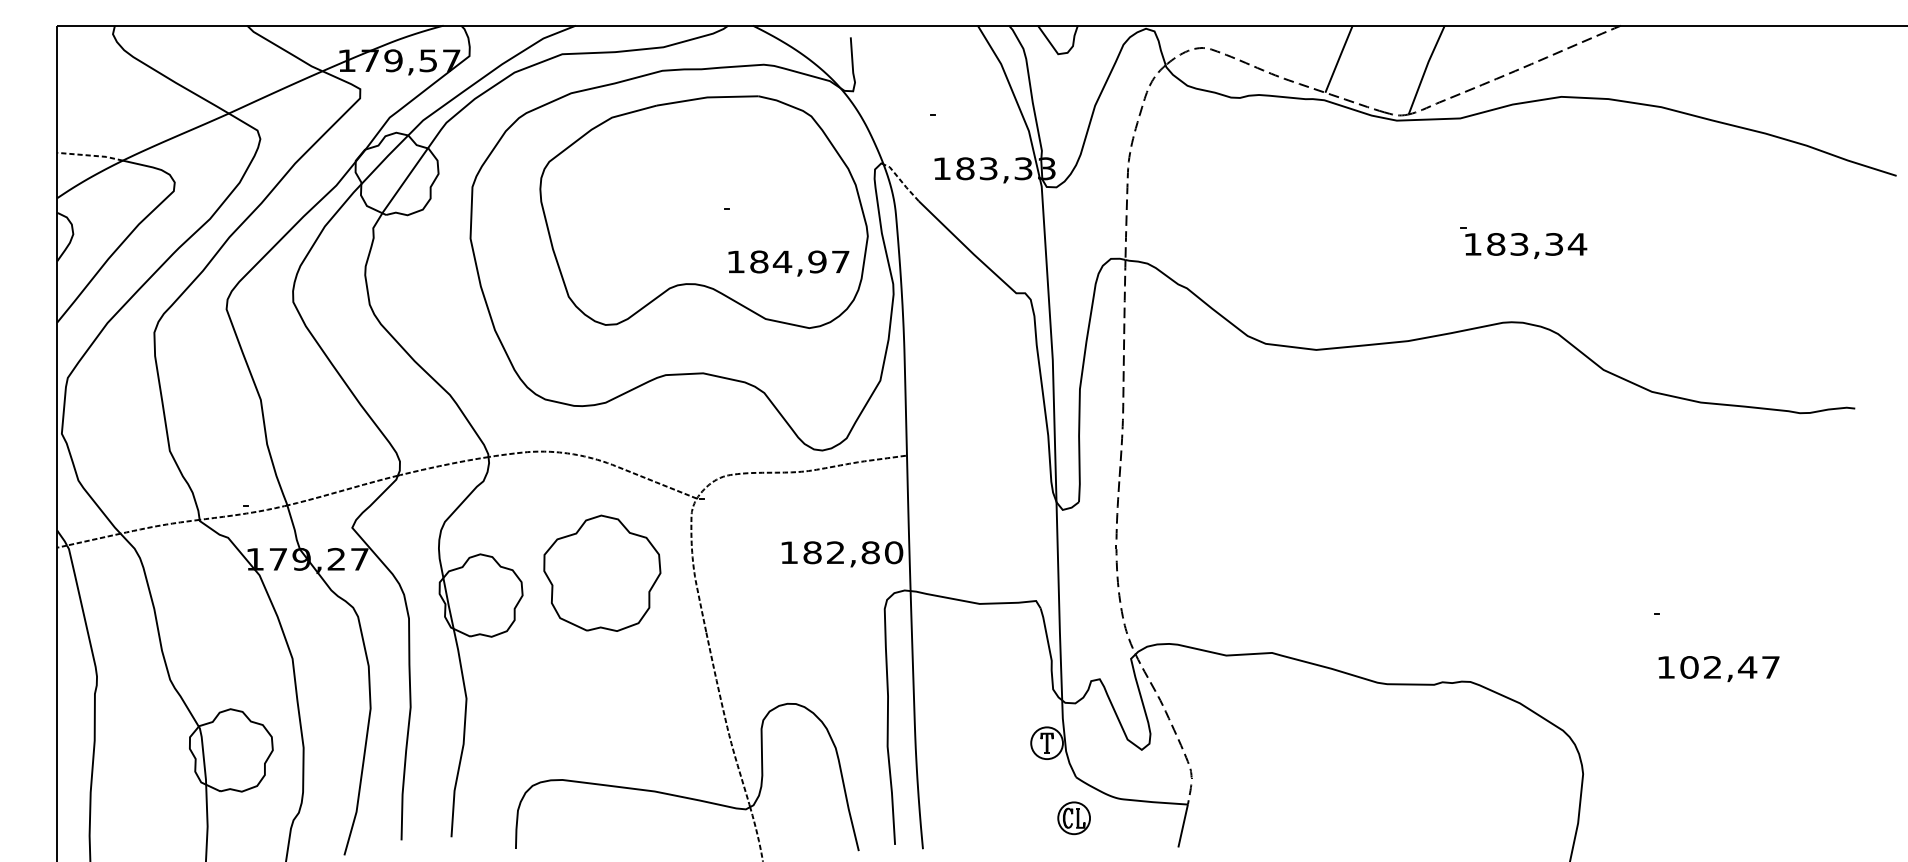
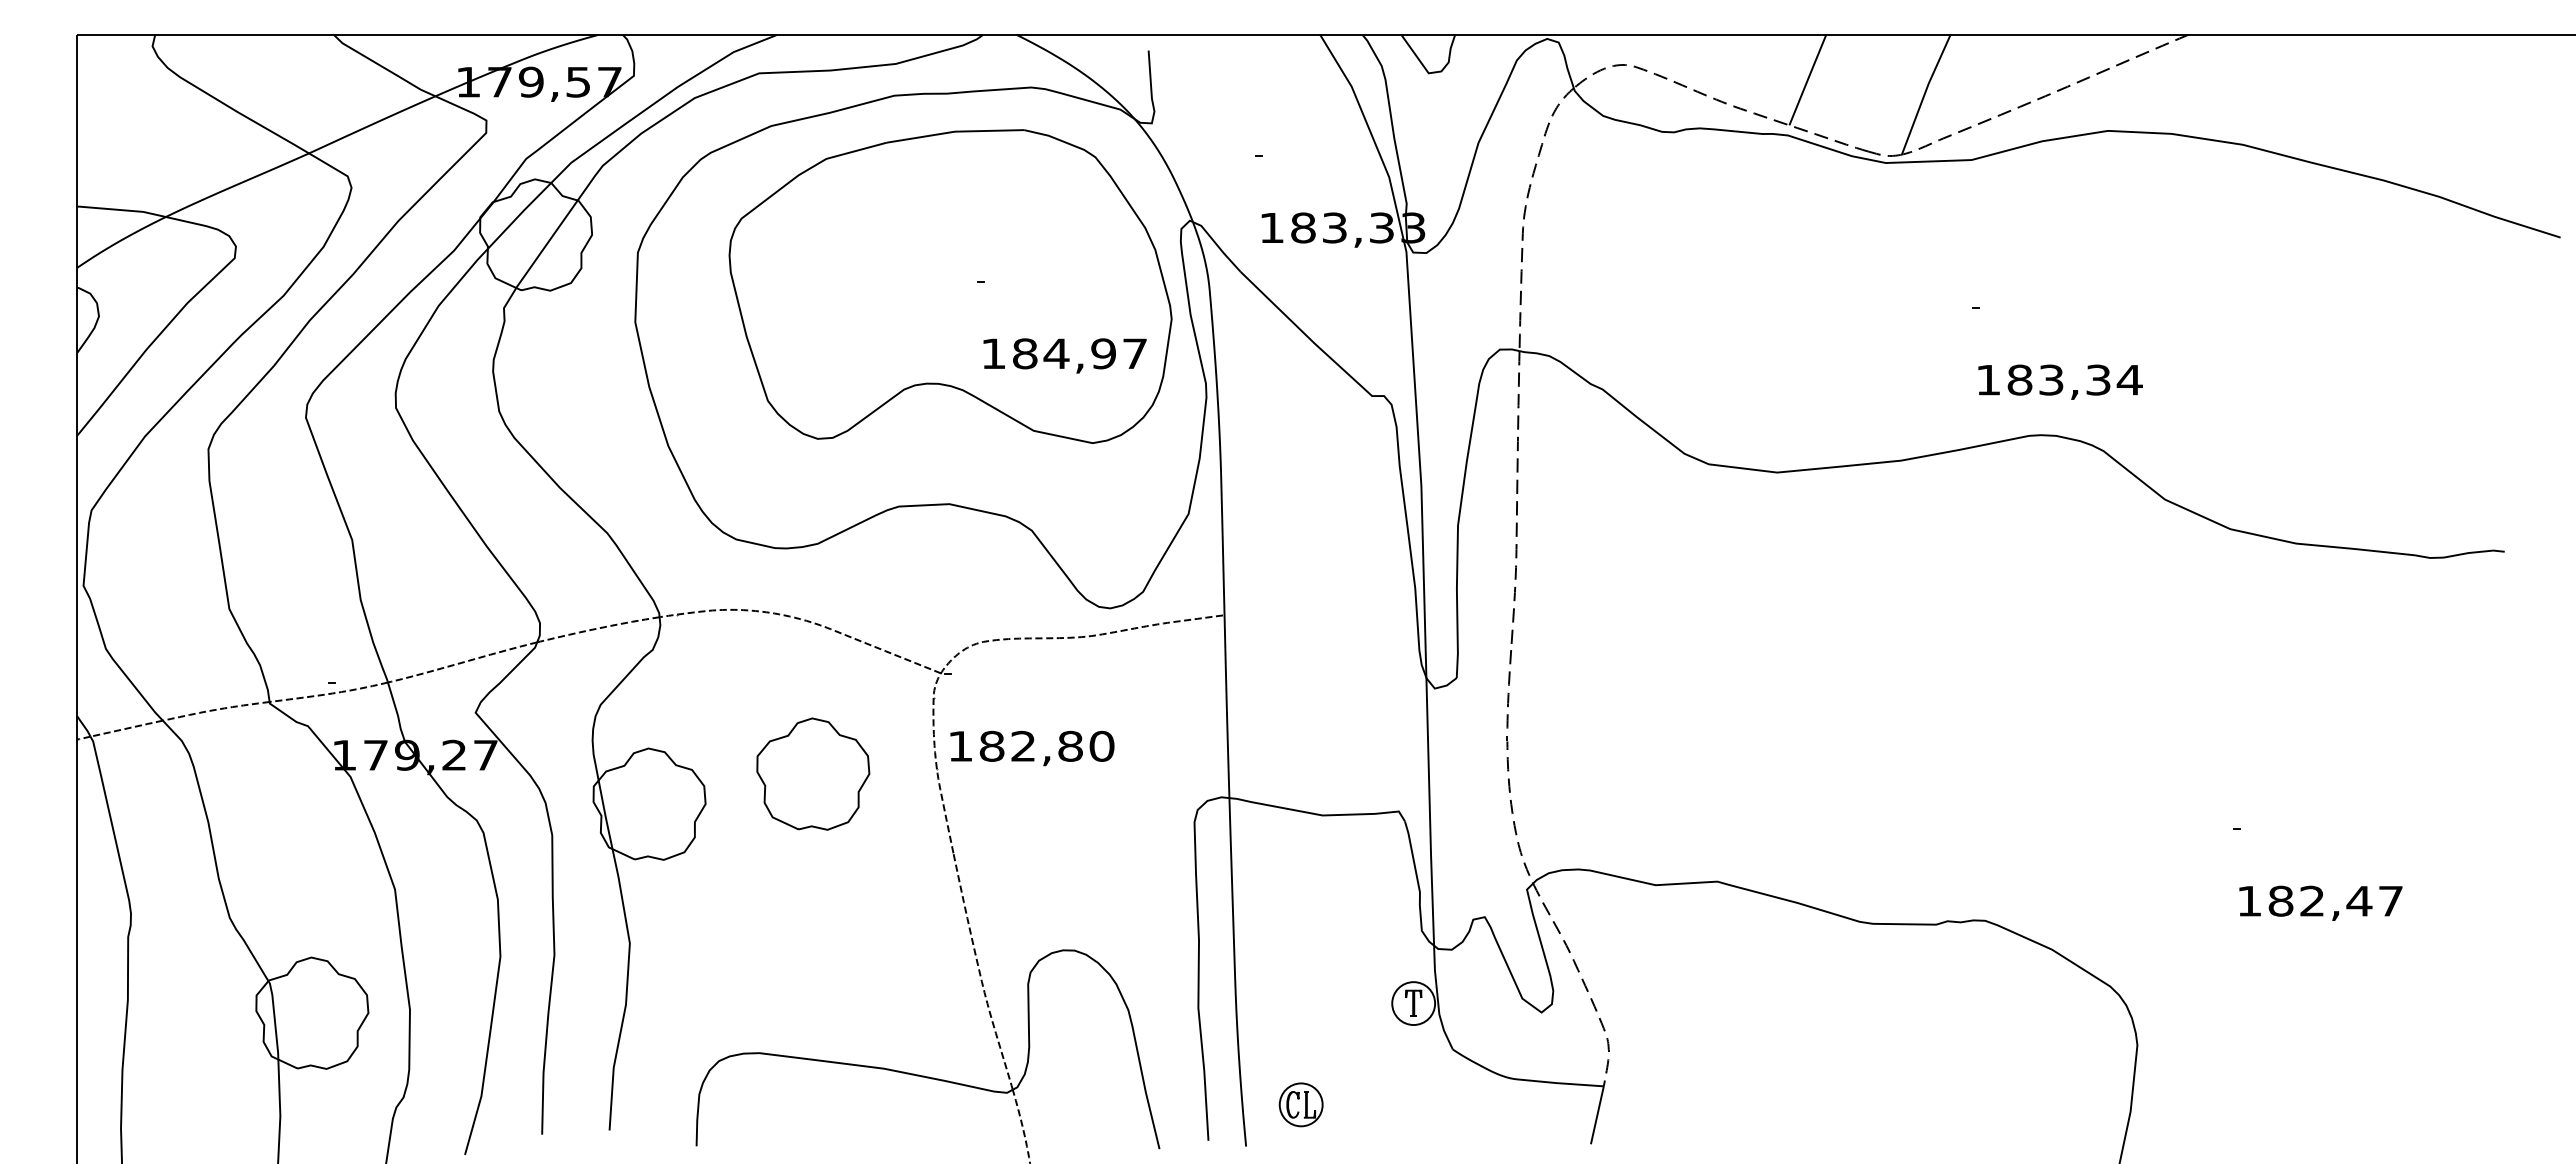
line: (89, 155) -> (121, 210), dashed -> solid
line: (901, 181) -> (1217, 245), dashed -> solid
text: (1526, 245) -> (2060, 381), moved
text: (842, 554) -> (1032, 748), moved
part: (602, 572) -> (813, 773), size x0.71
text: (1689, 666) -> (2280, 900), 102,47 -> 182,47
part: (1073, 818) -> (1300, 1104), moved

